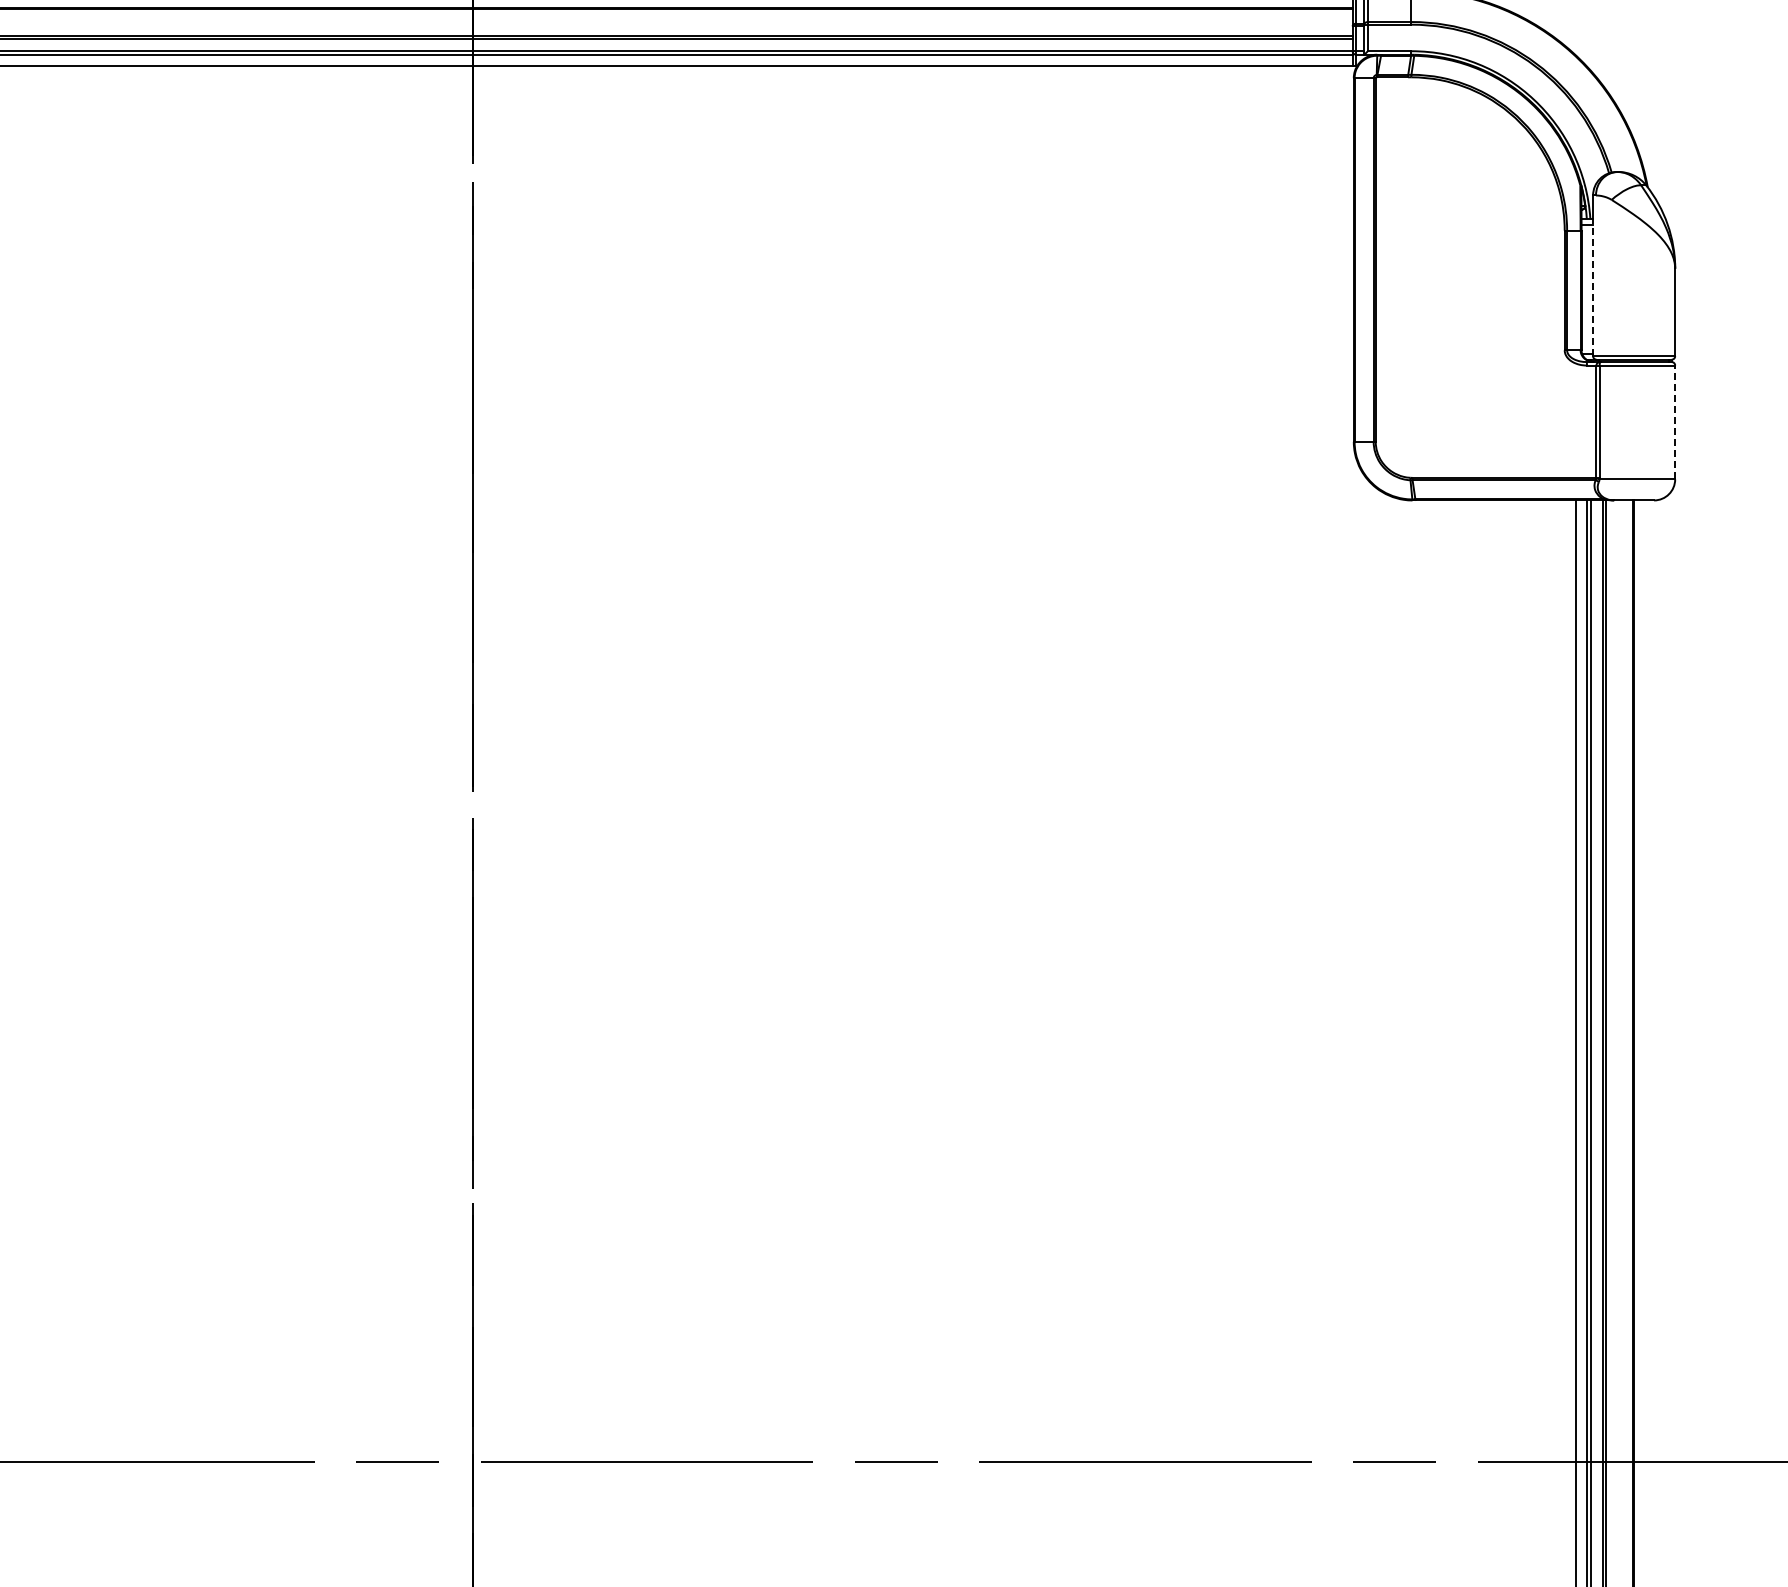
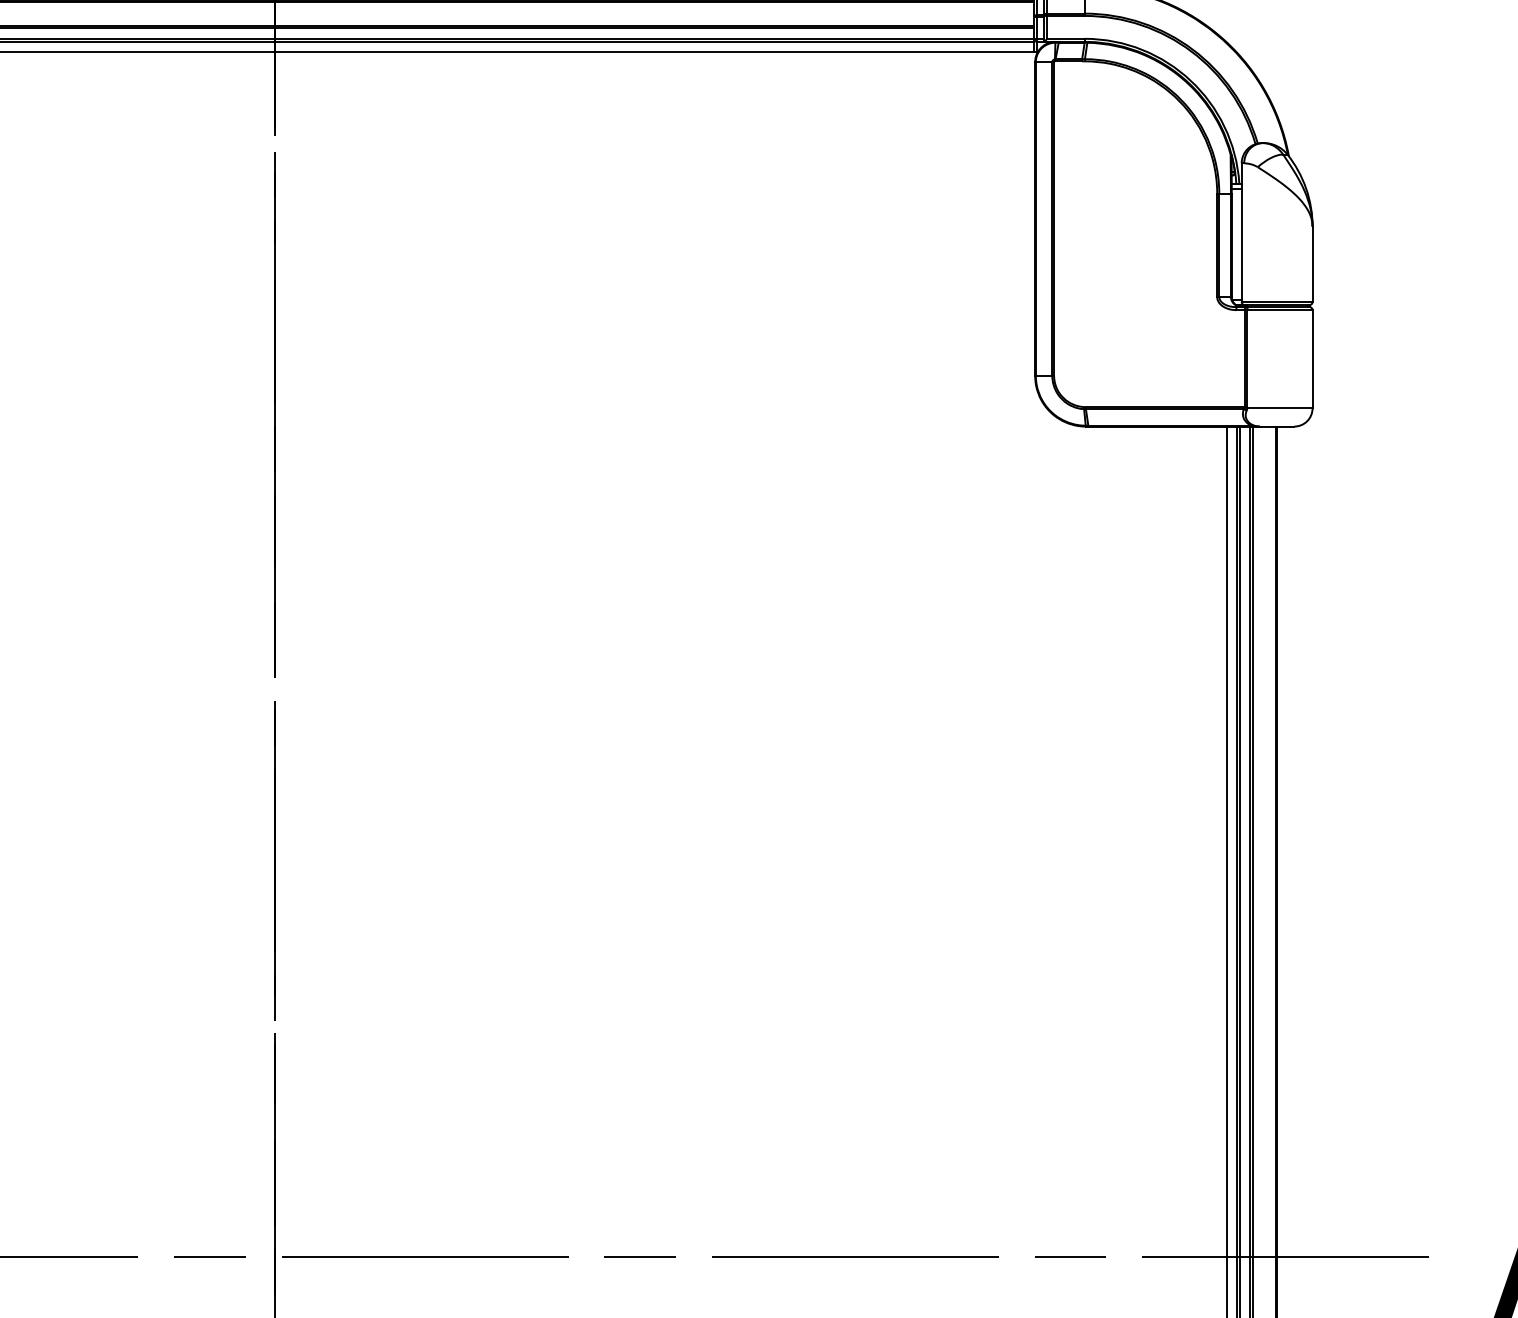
line: (1593, 287) -> (1242, 242), dashed -> solid
line: (1675, 422) -> (1312, 359), dashed -> solid

